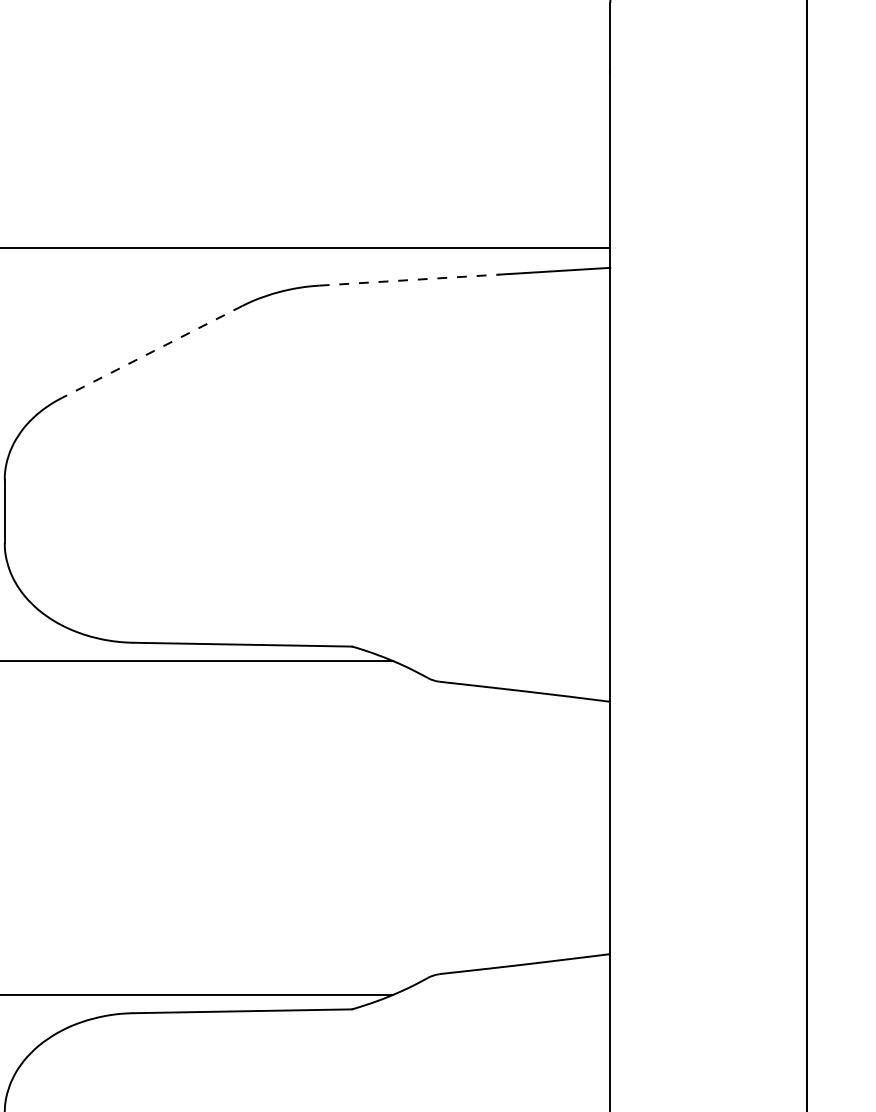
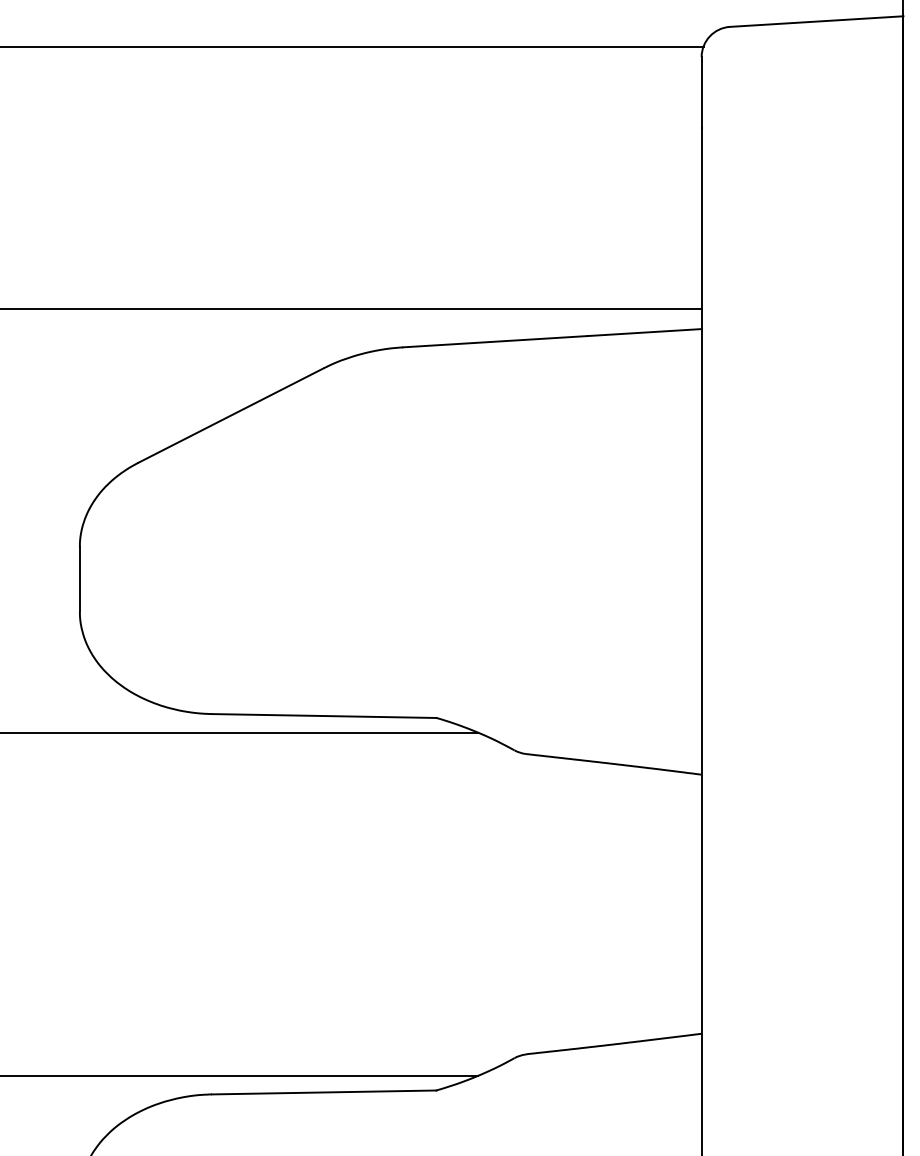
line: (409, 279) -> (495, 341), dashed -> solid
line: (152, 351) -> (231, 415), dashed -> solid

